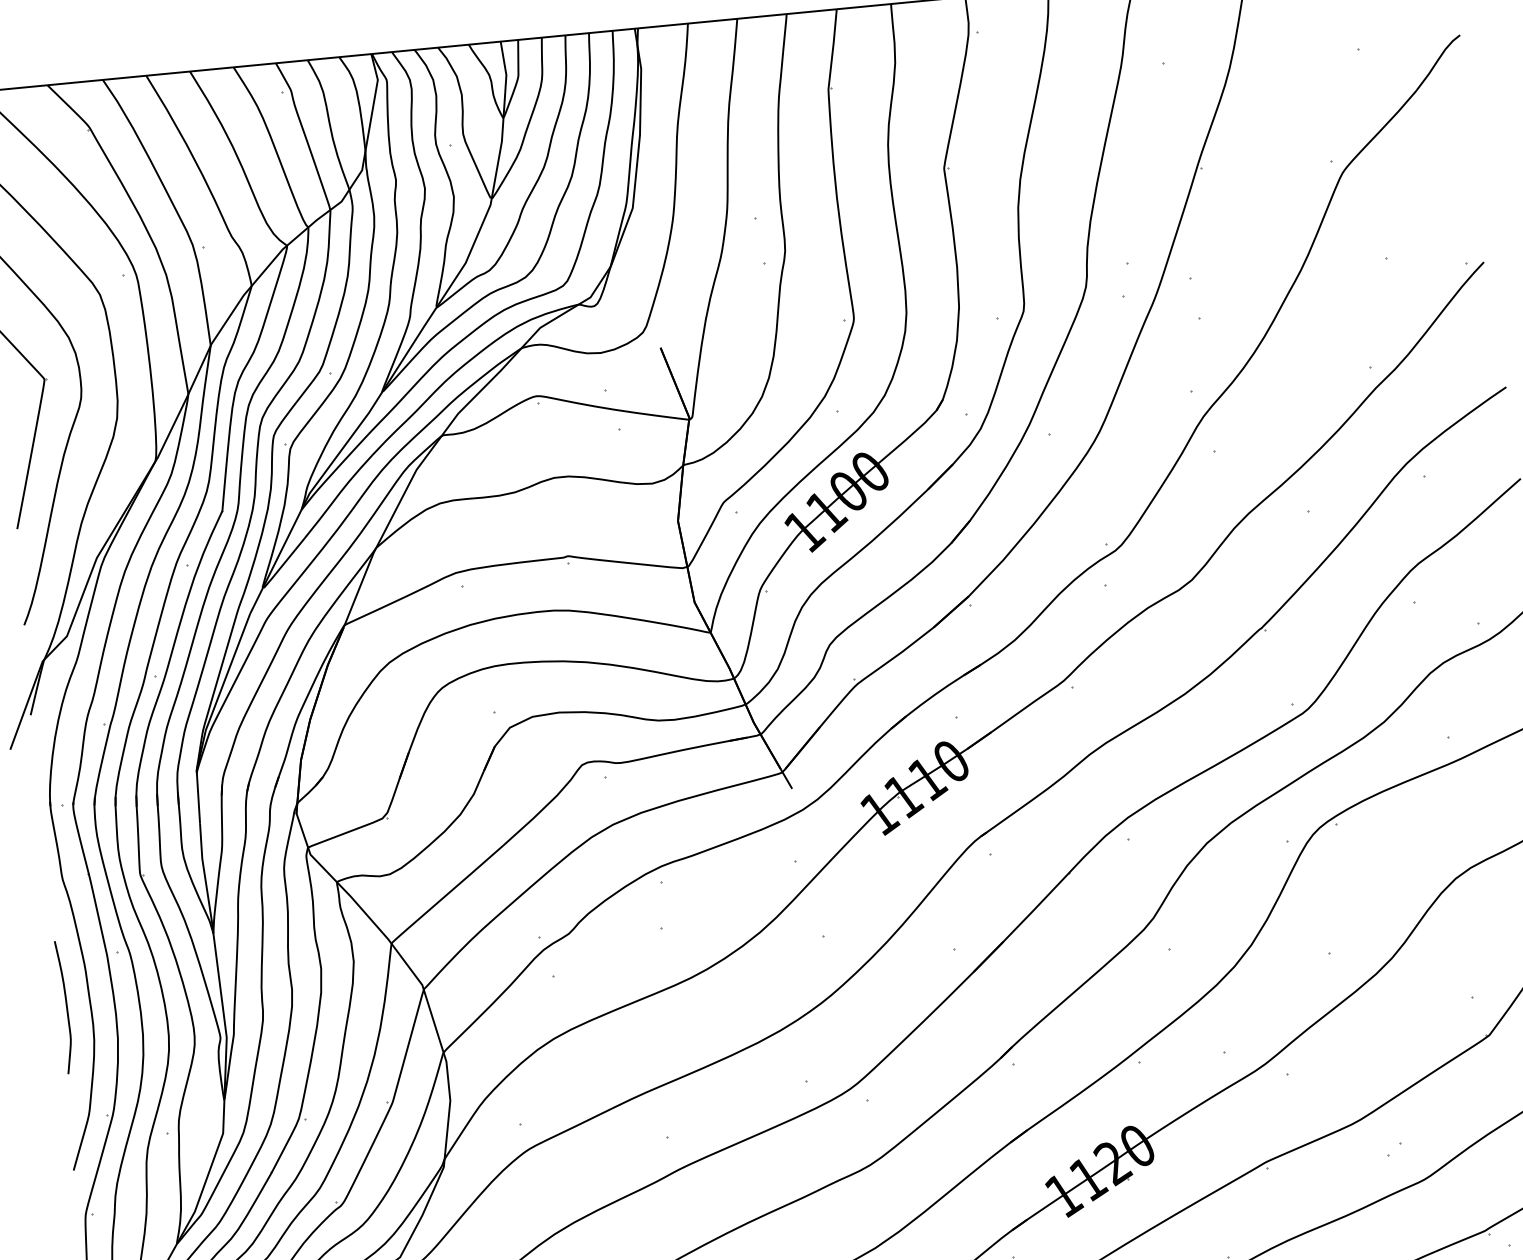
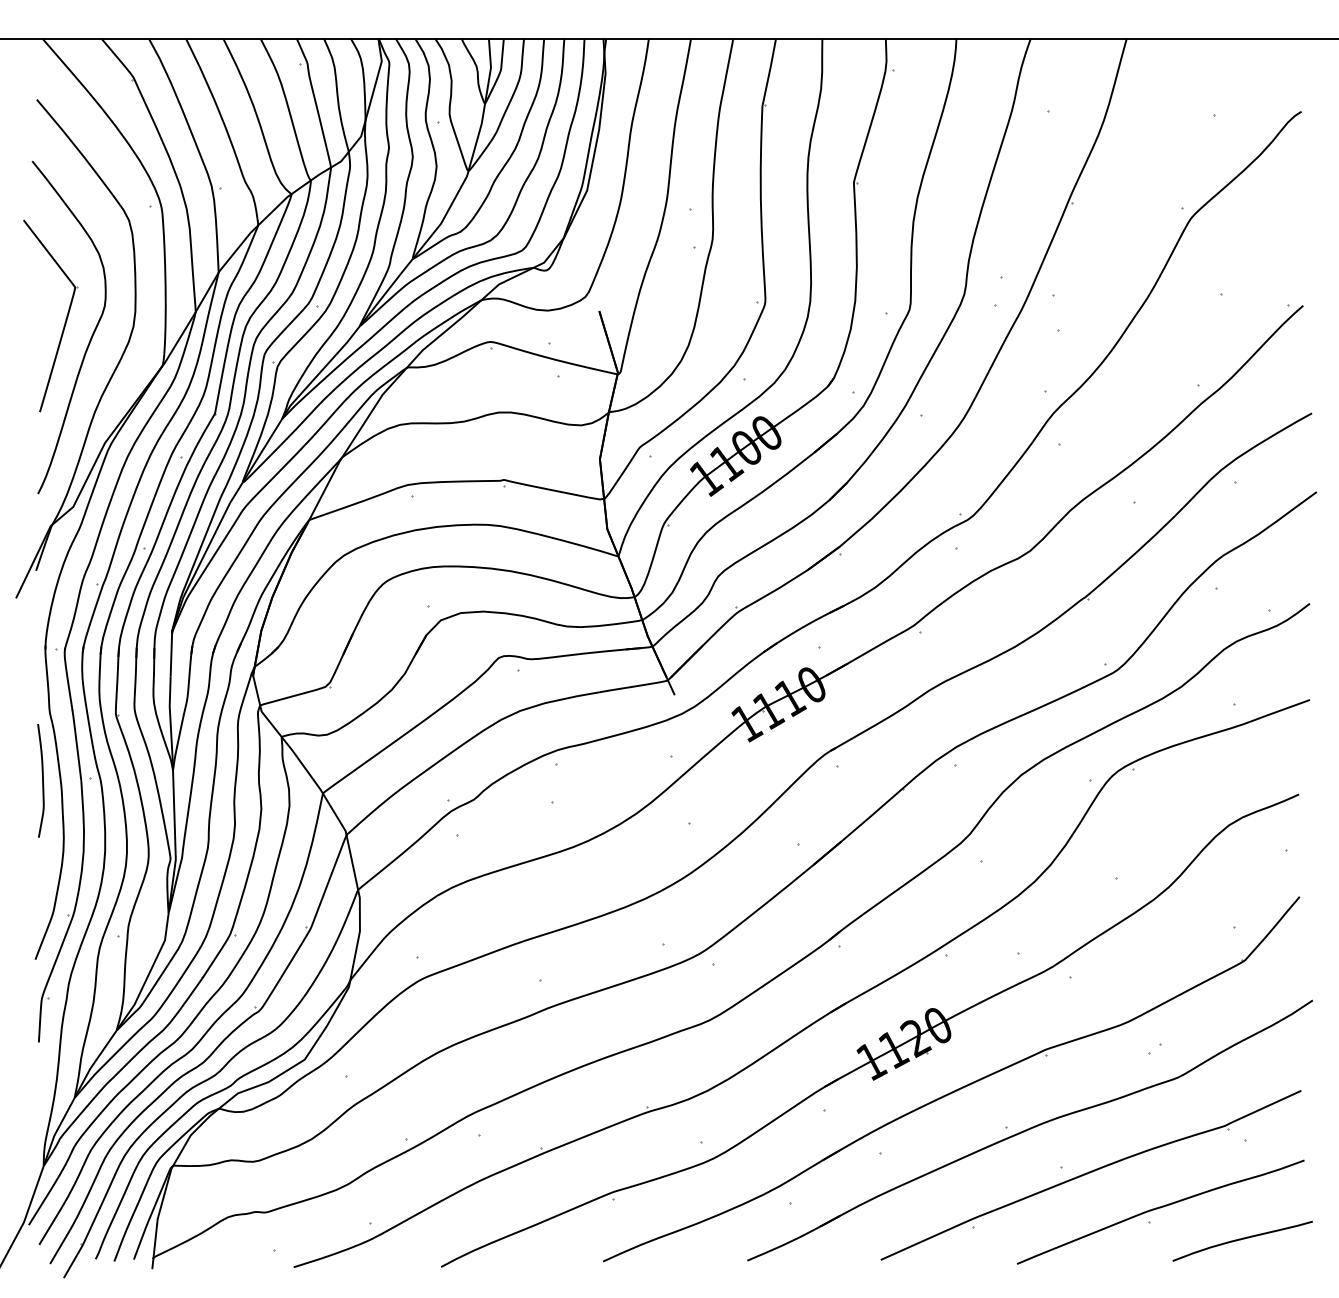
curve: (66, 1006) -> (42, 780), moved

